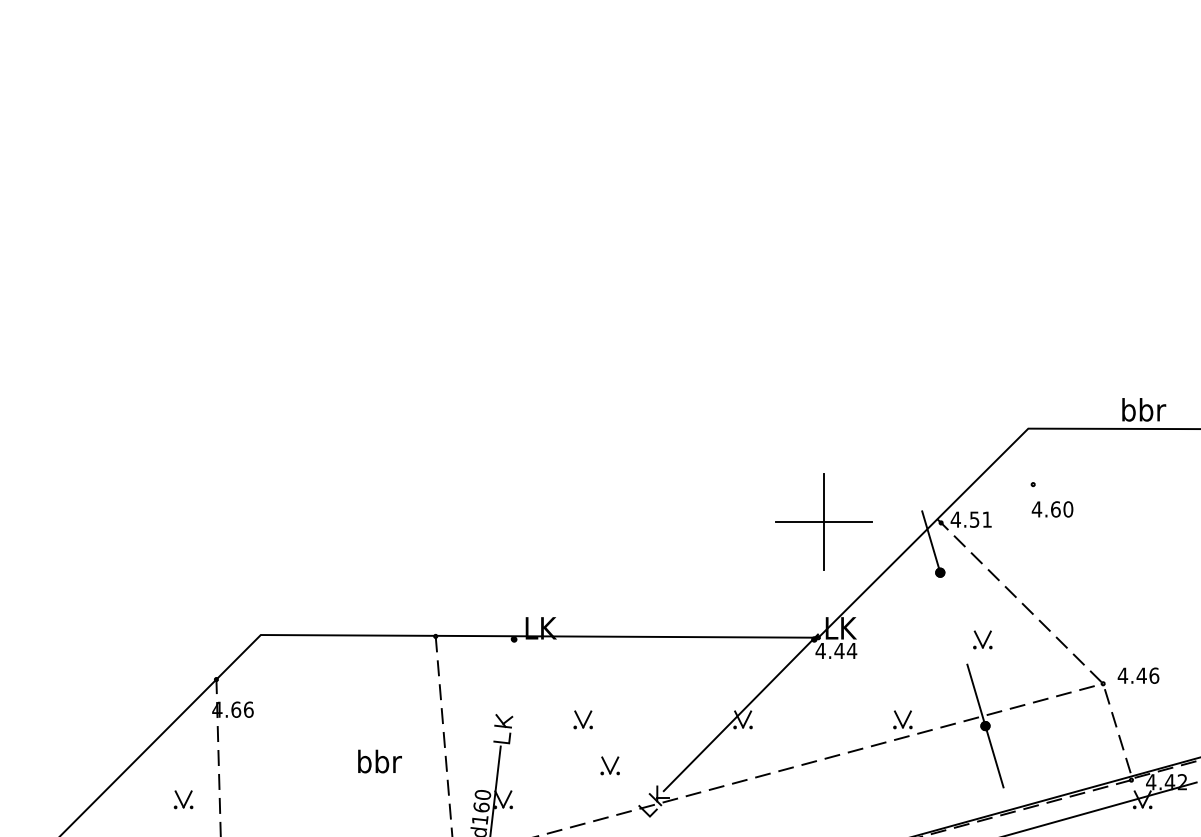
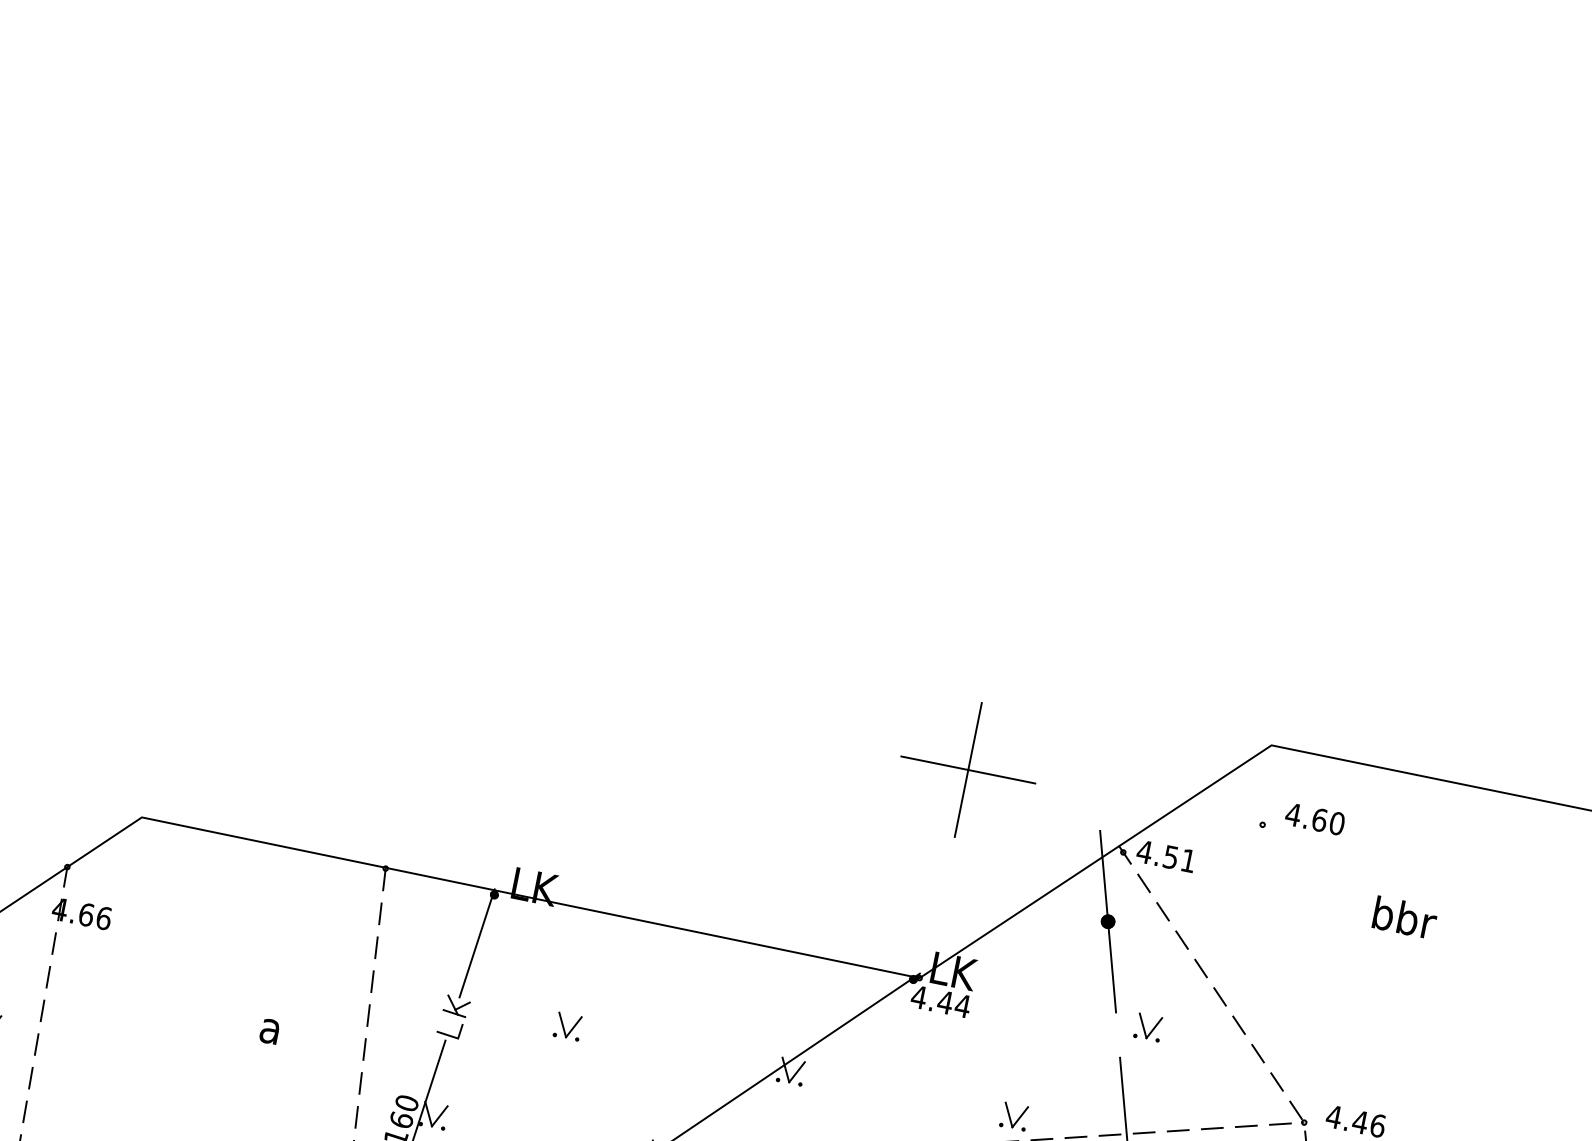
text: (1144, 409) -> (1405, 917), moved
text: (1052, 509) -> (1315, 819), moved
part: (823, 521) -> (967, 769), moved
line: (949, 603) -> (1112, 967), added
line: (508, 674) -> (476, 942), added
text: (379, 761) -> (271, 1027), bbr -> a
part: (609, 765) -> (591, 1097), removed

